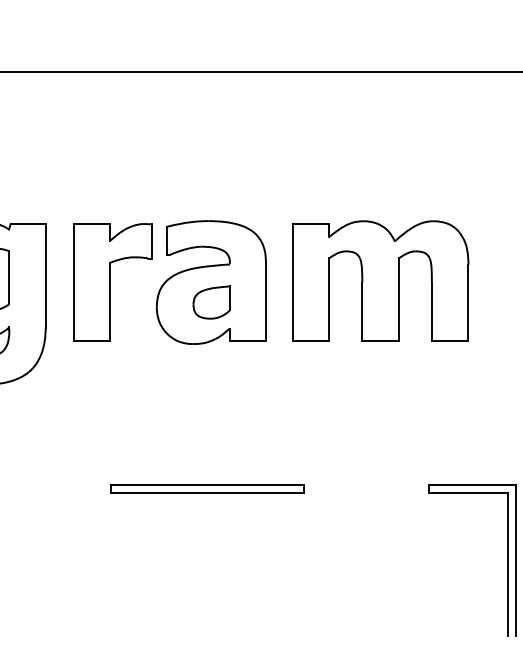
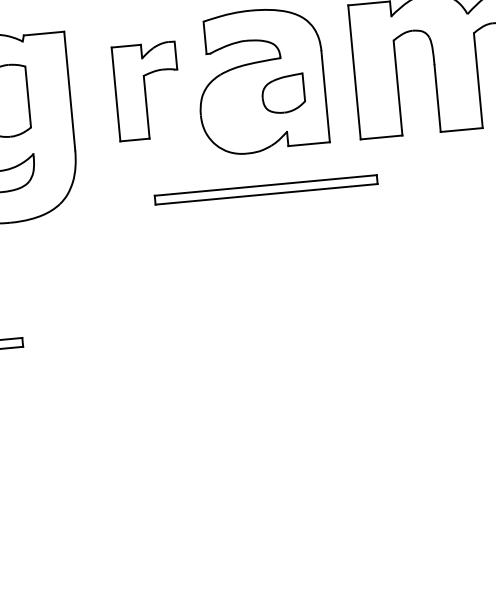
part: (112, 282) -> (147, 91), size x0.7
part: (211, 302) -> (283, 93), moved
part: (207, 488) -> (266, 189), moved

